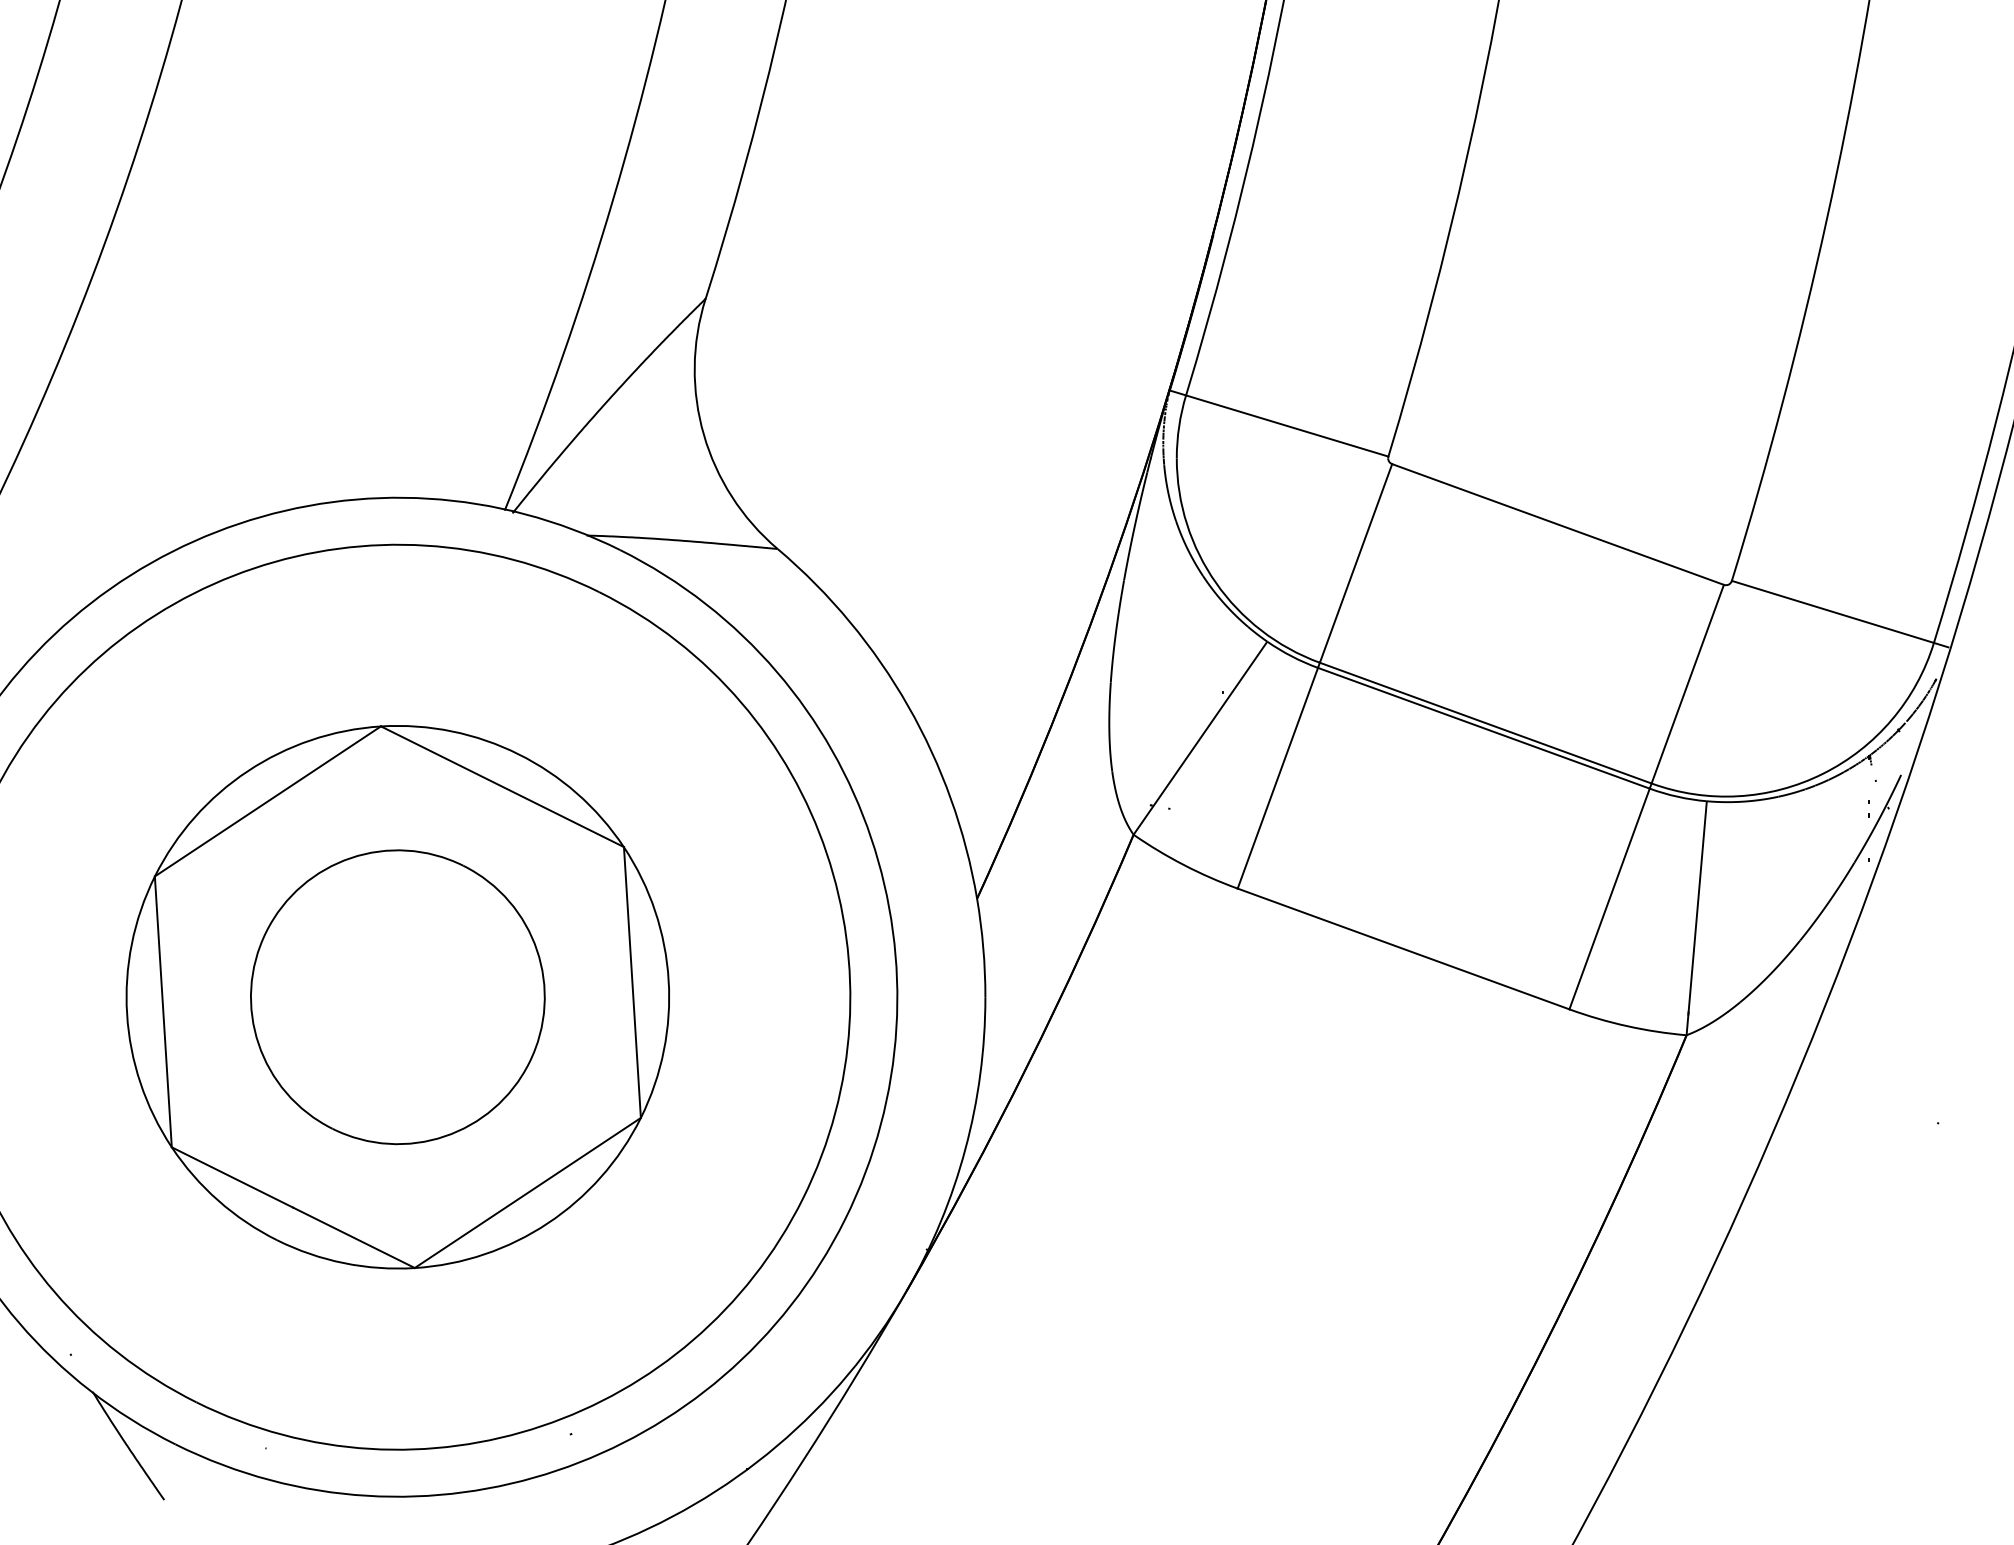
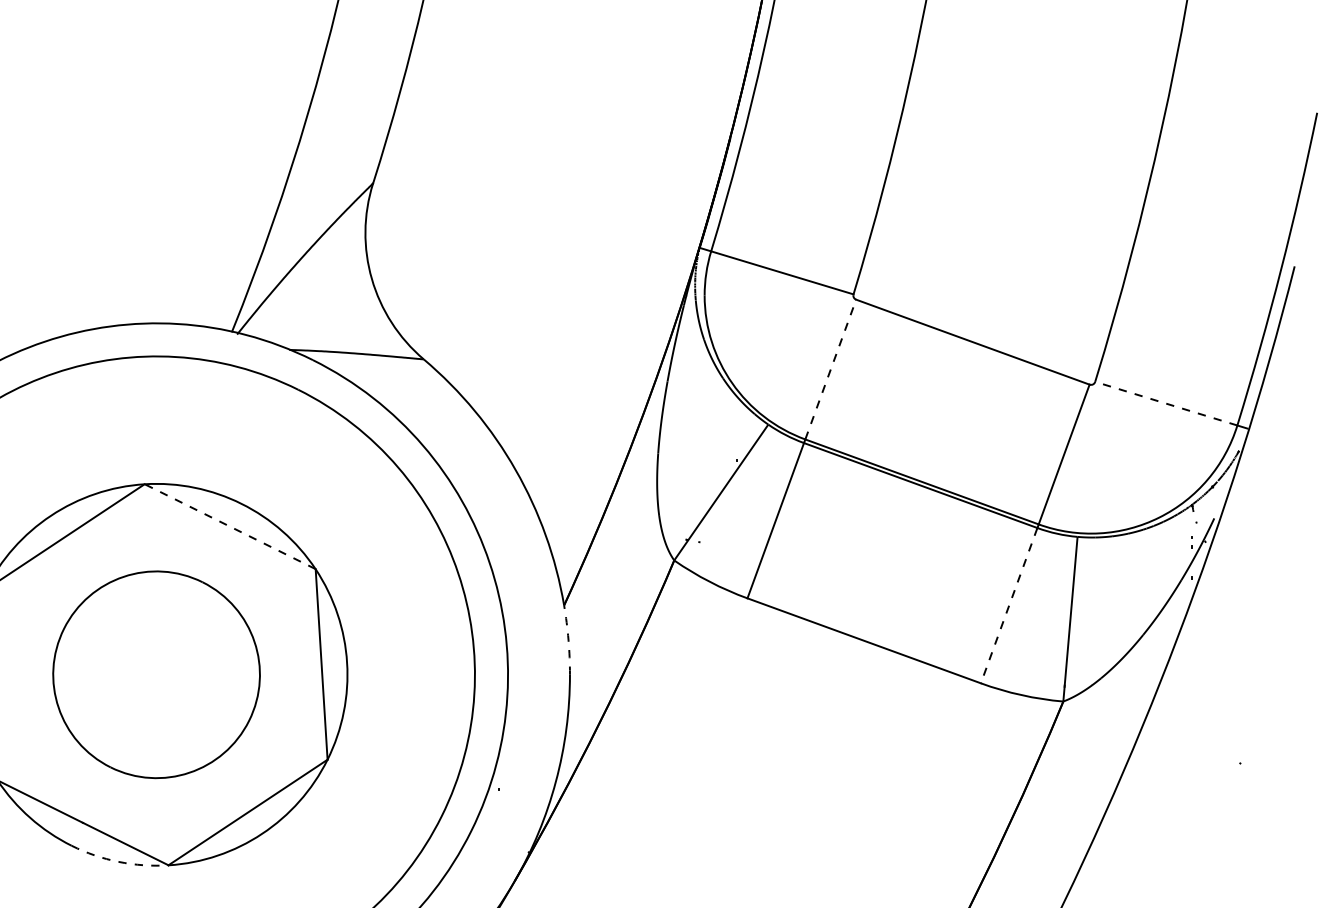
line: (1356, 563) -> (831, 369), solid -> dashed
line: (1832, 611) -> (1166, 403), solid -> dashed
line: (502, 786) -> (230, 526), solid -> dashed
line: (1609, 899) -> (1009, 606), solid -> dashed
arc: (983, 947) -> (568, 639), solid -> dashed
arc: (344, 1263) -> (119, 862), solid -> dashed

